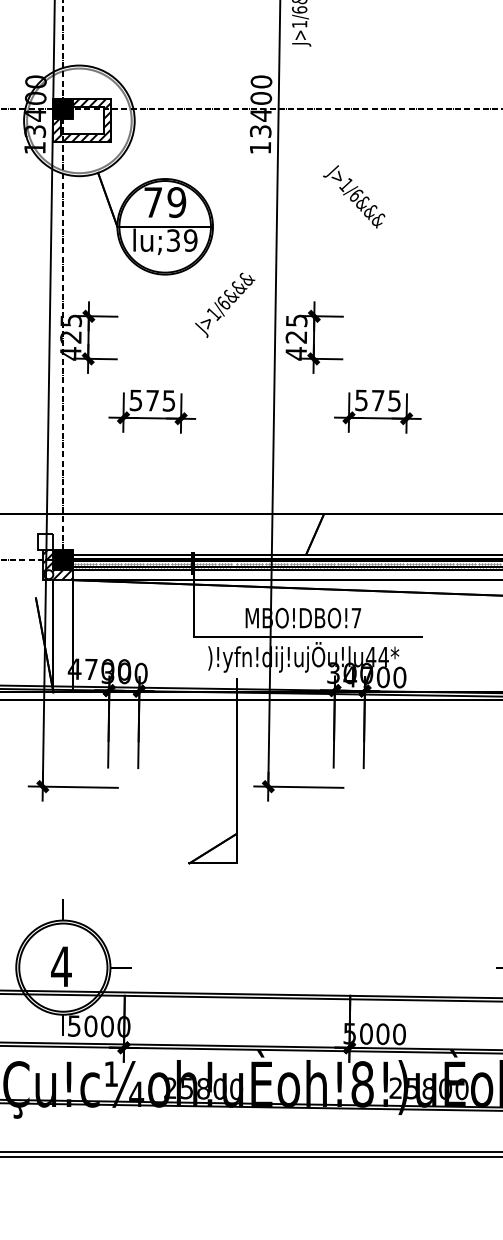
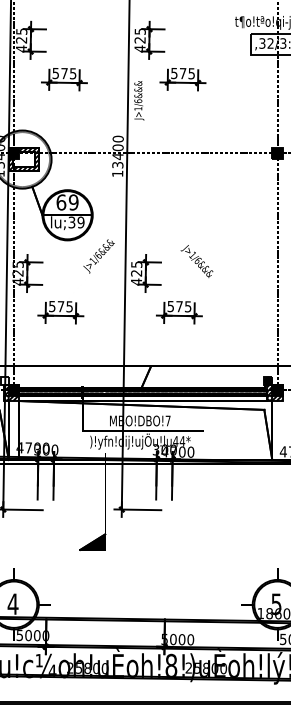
text: (353, 196) -> (196, 261), moved
text: (153, 202) -> (61, 202), 79 -> 69
fill: (212, 847) -> (92, 541), added

